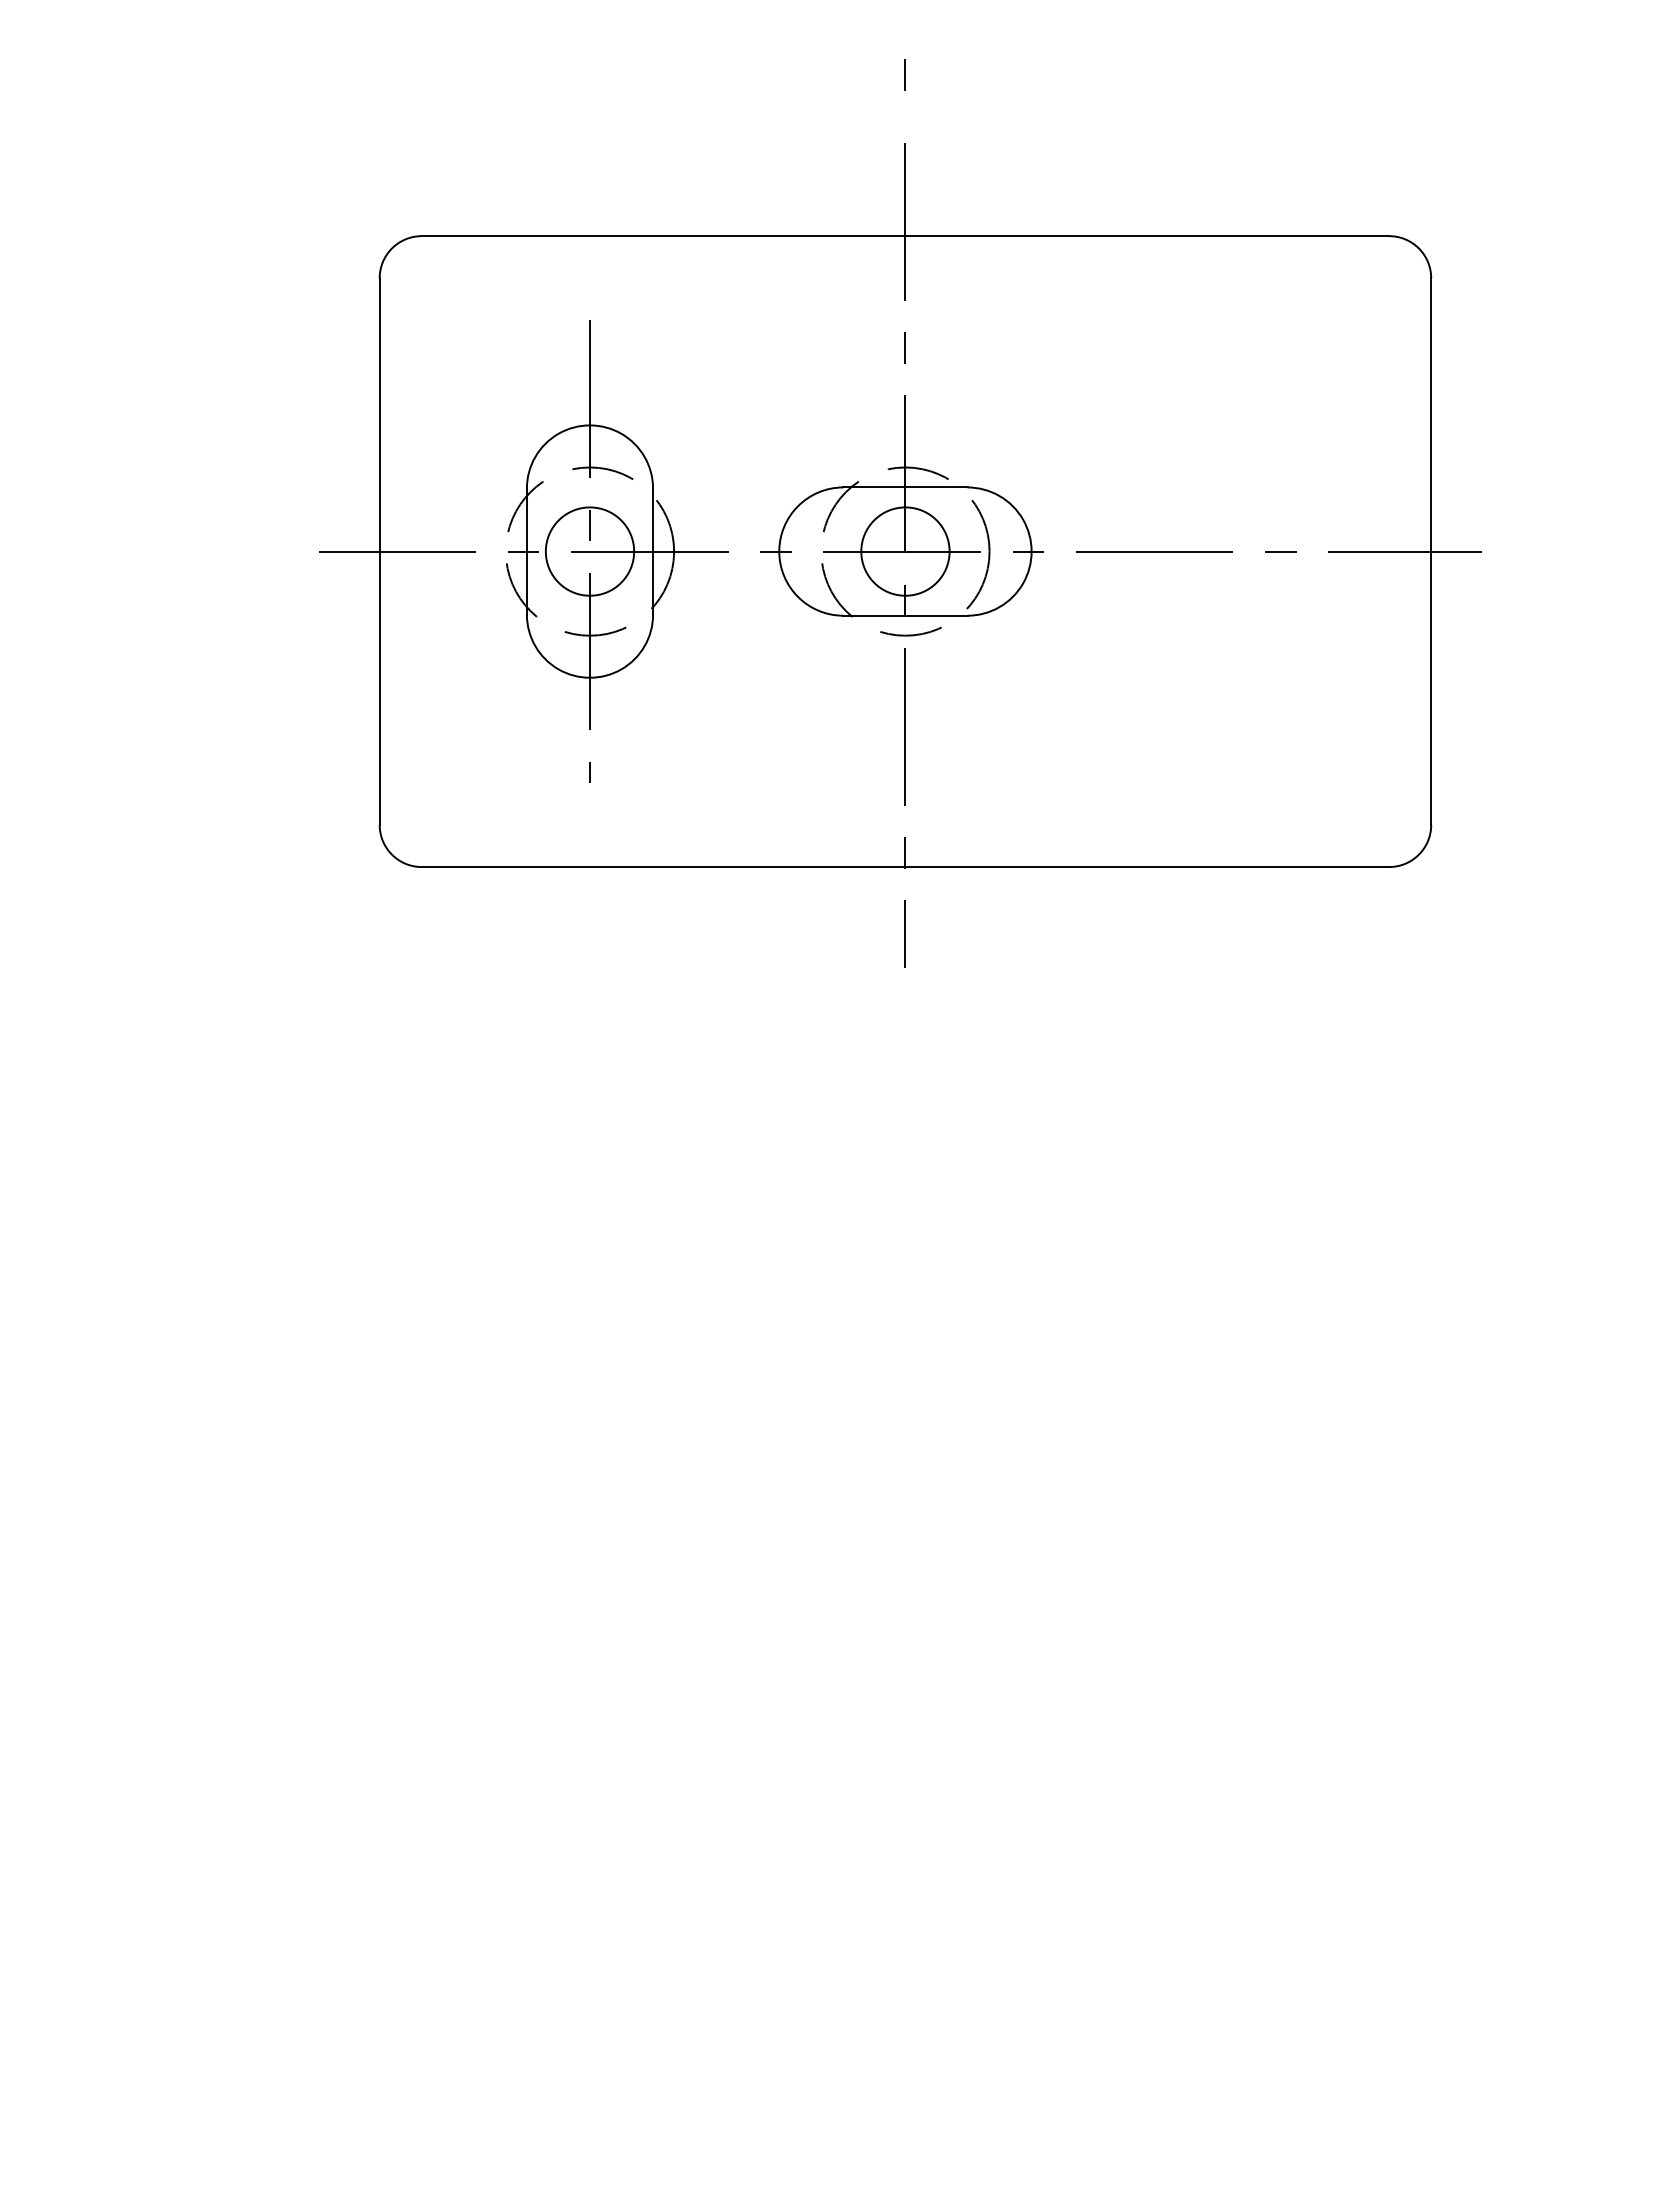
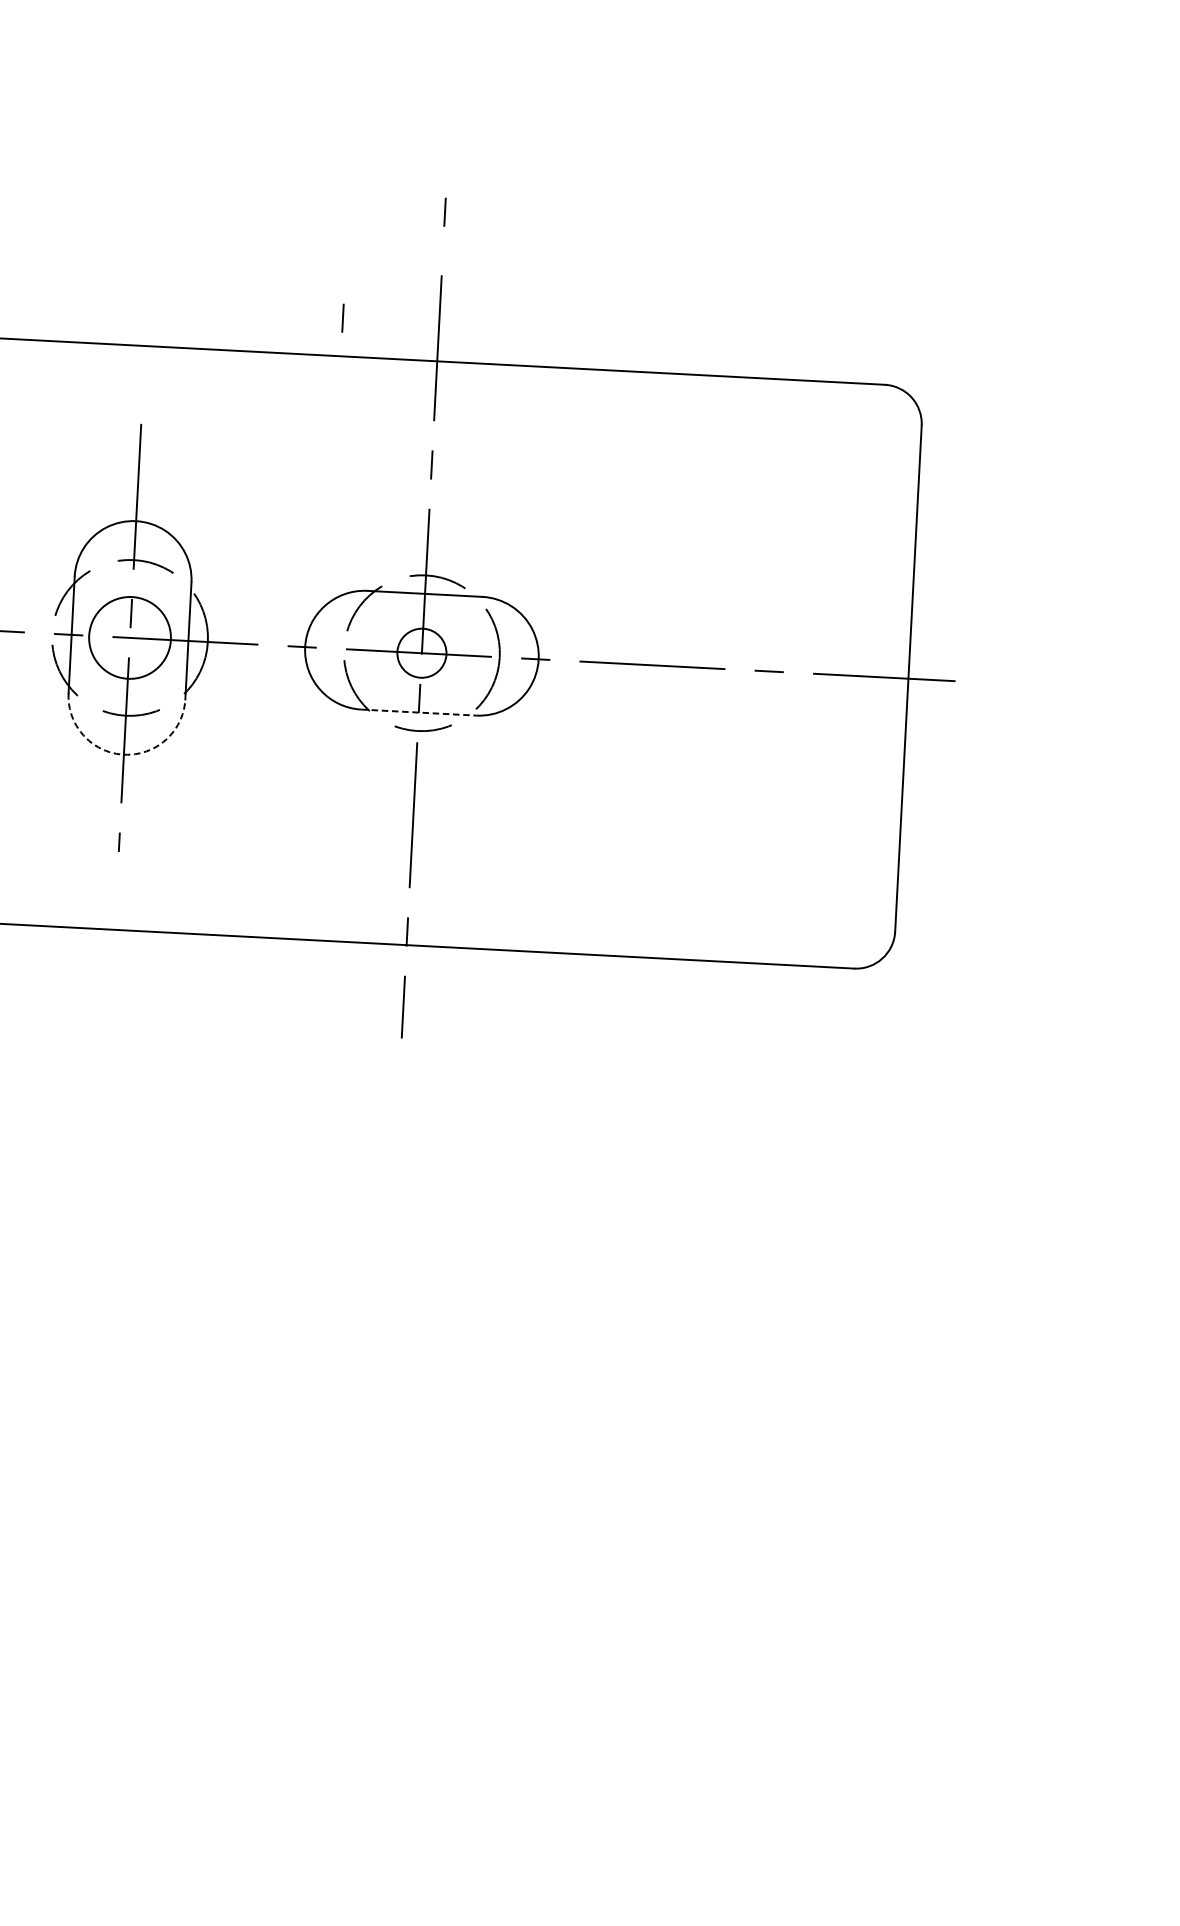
line: (800, 194) -> (342, 317), added
circle: (905, 551) -> (421, 653), size x0.6
line: (905, 615) -> (418, 712), solid -> dashed
arc: (590, 677) -> (124, 754), solid -> dashed

